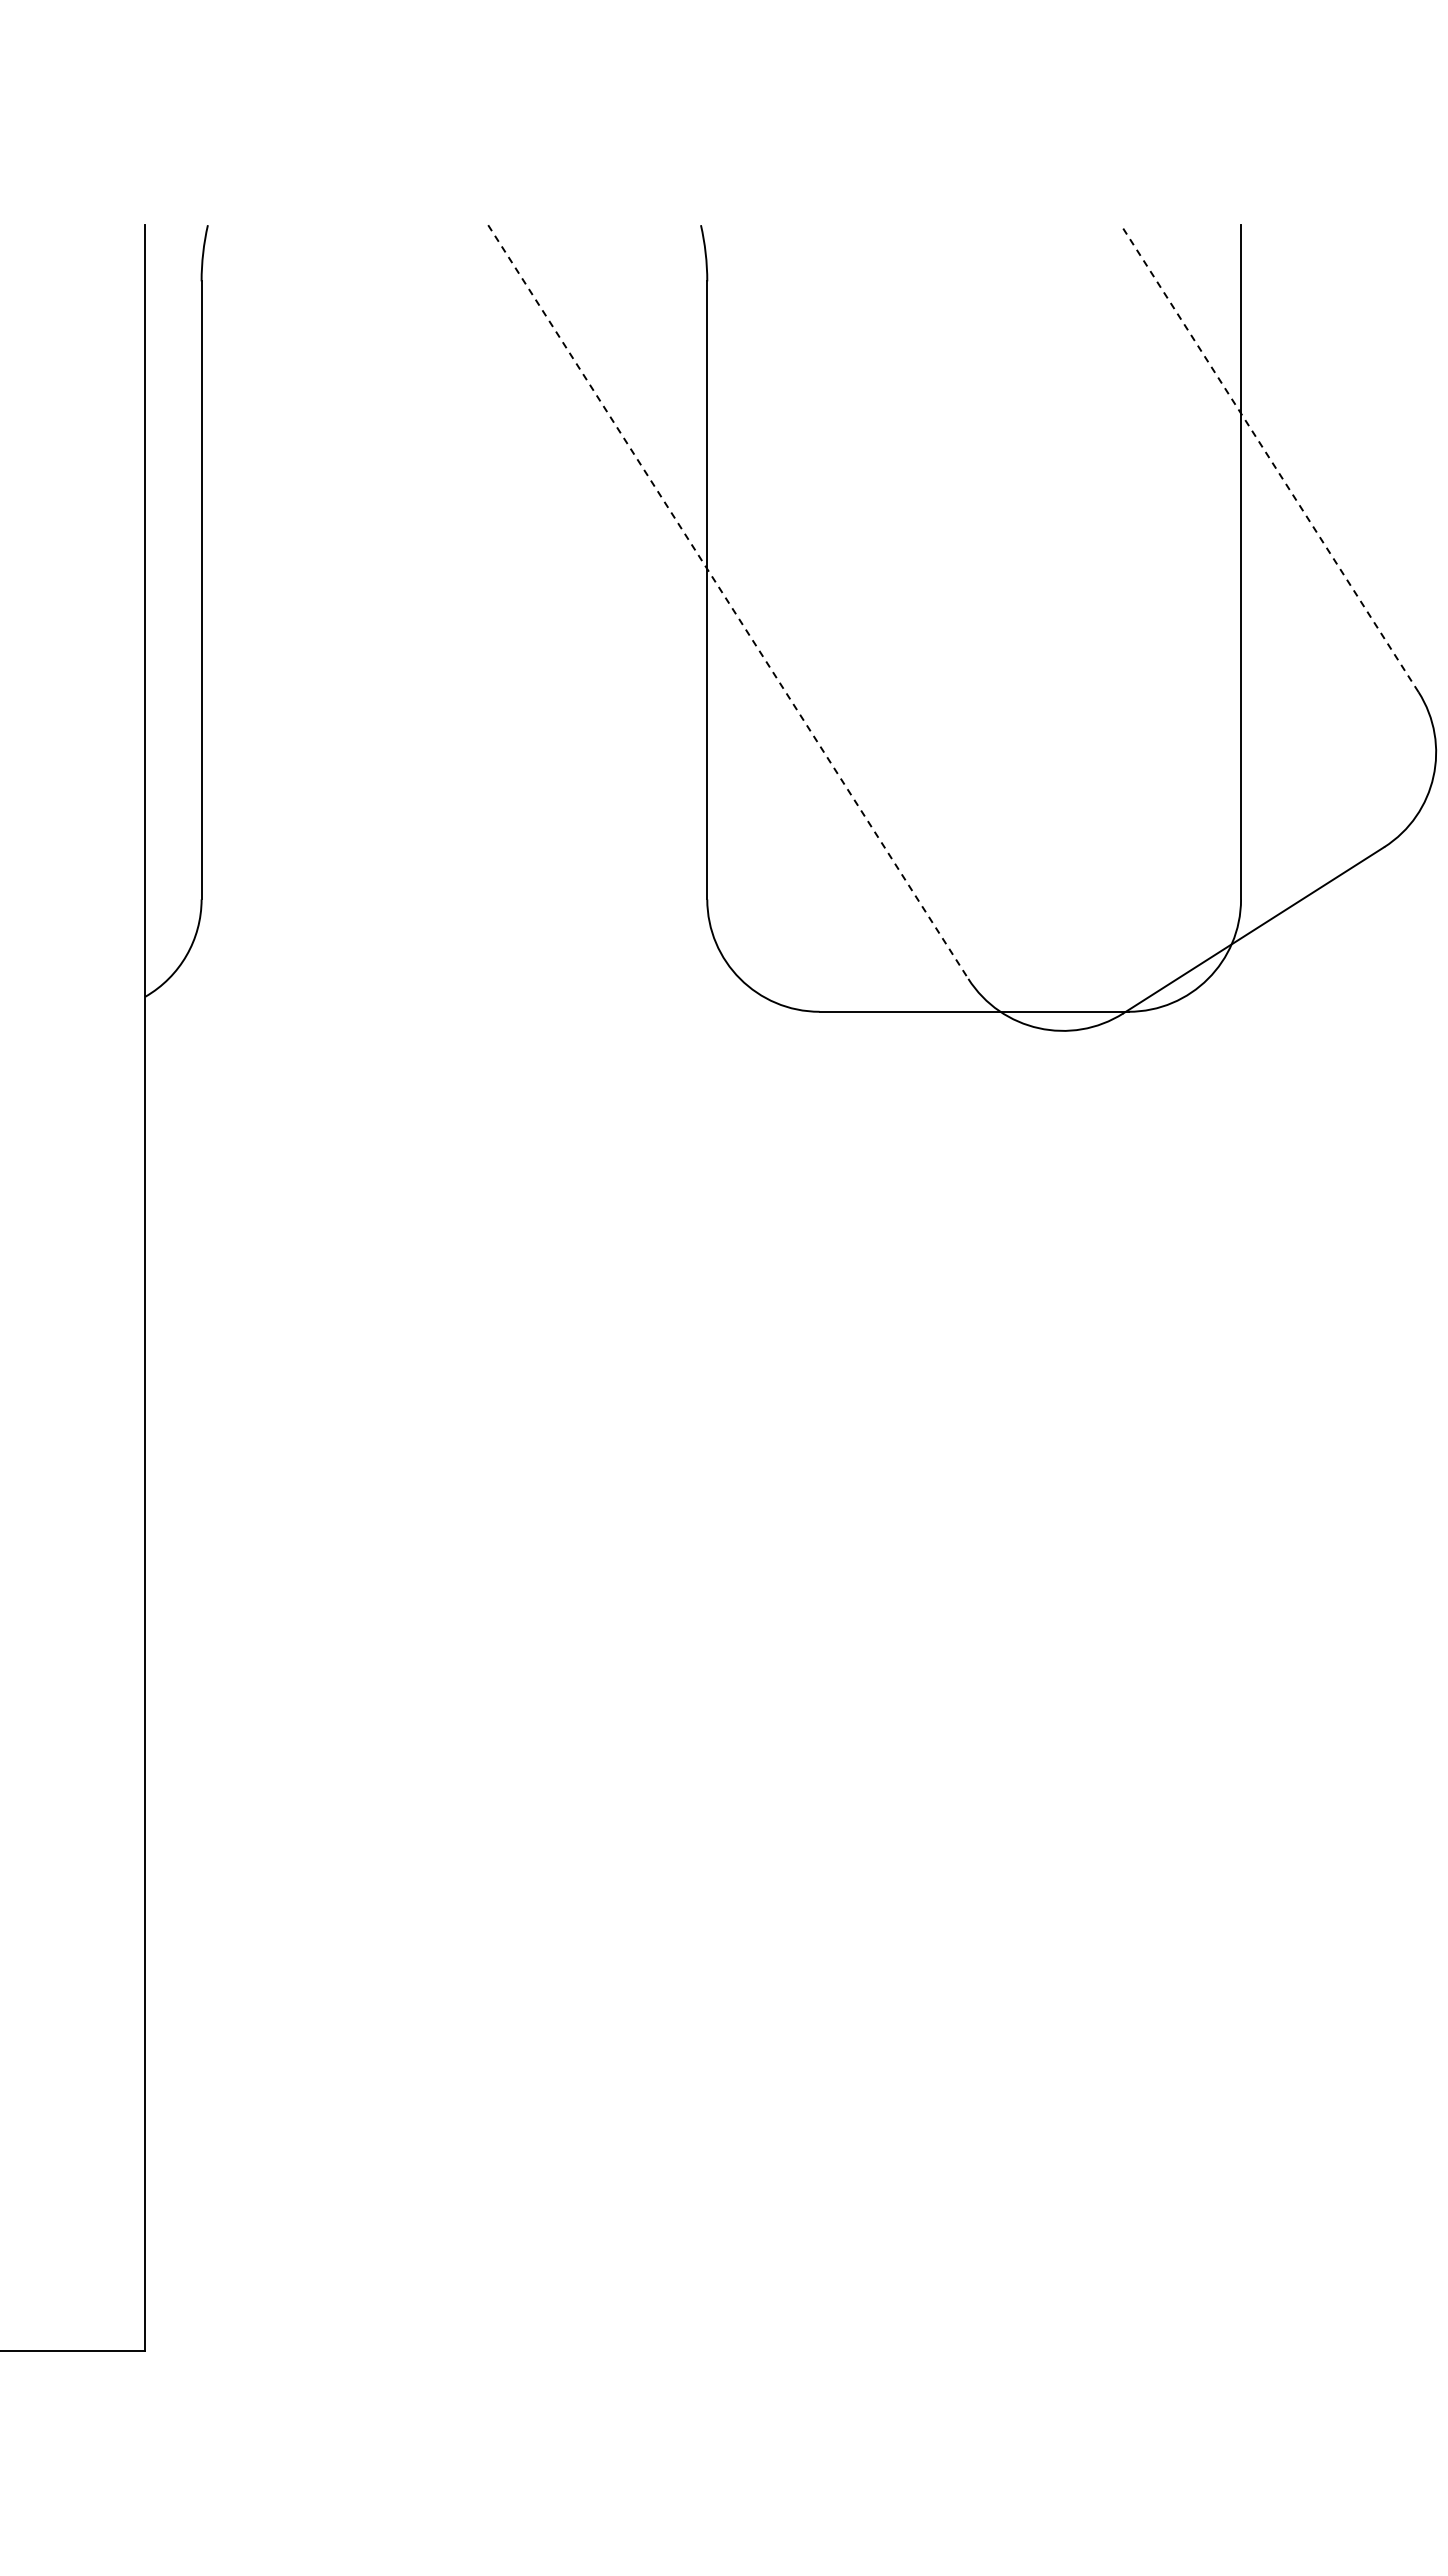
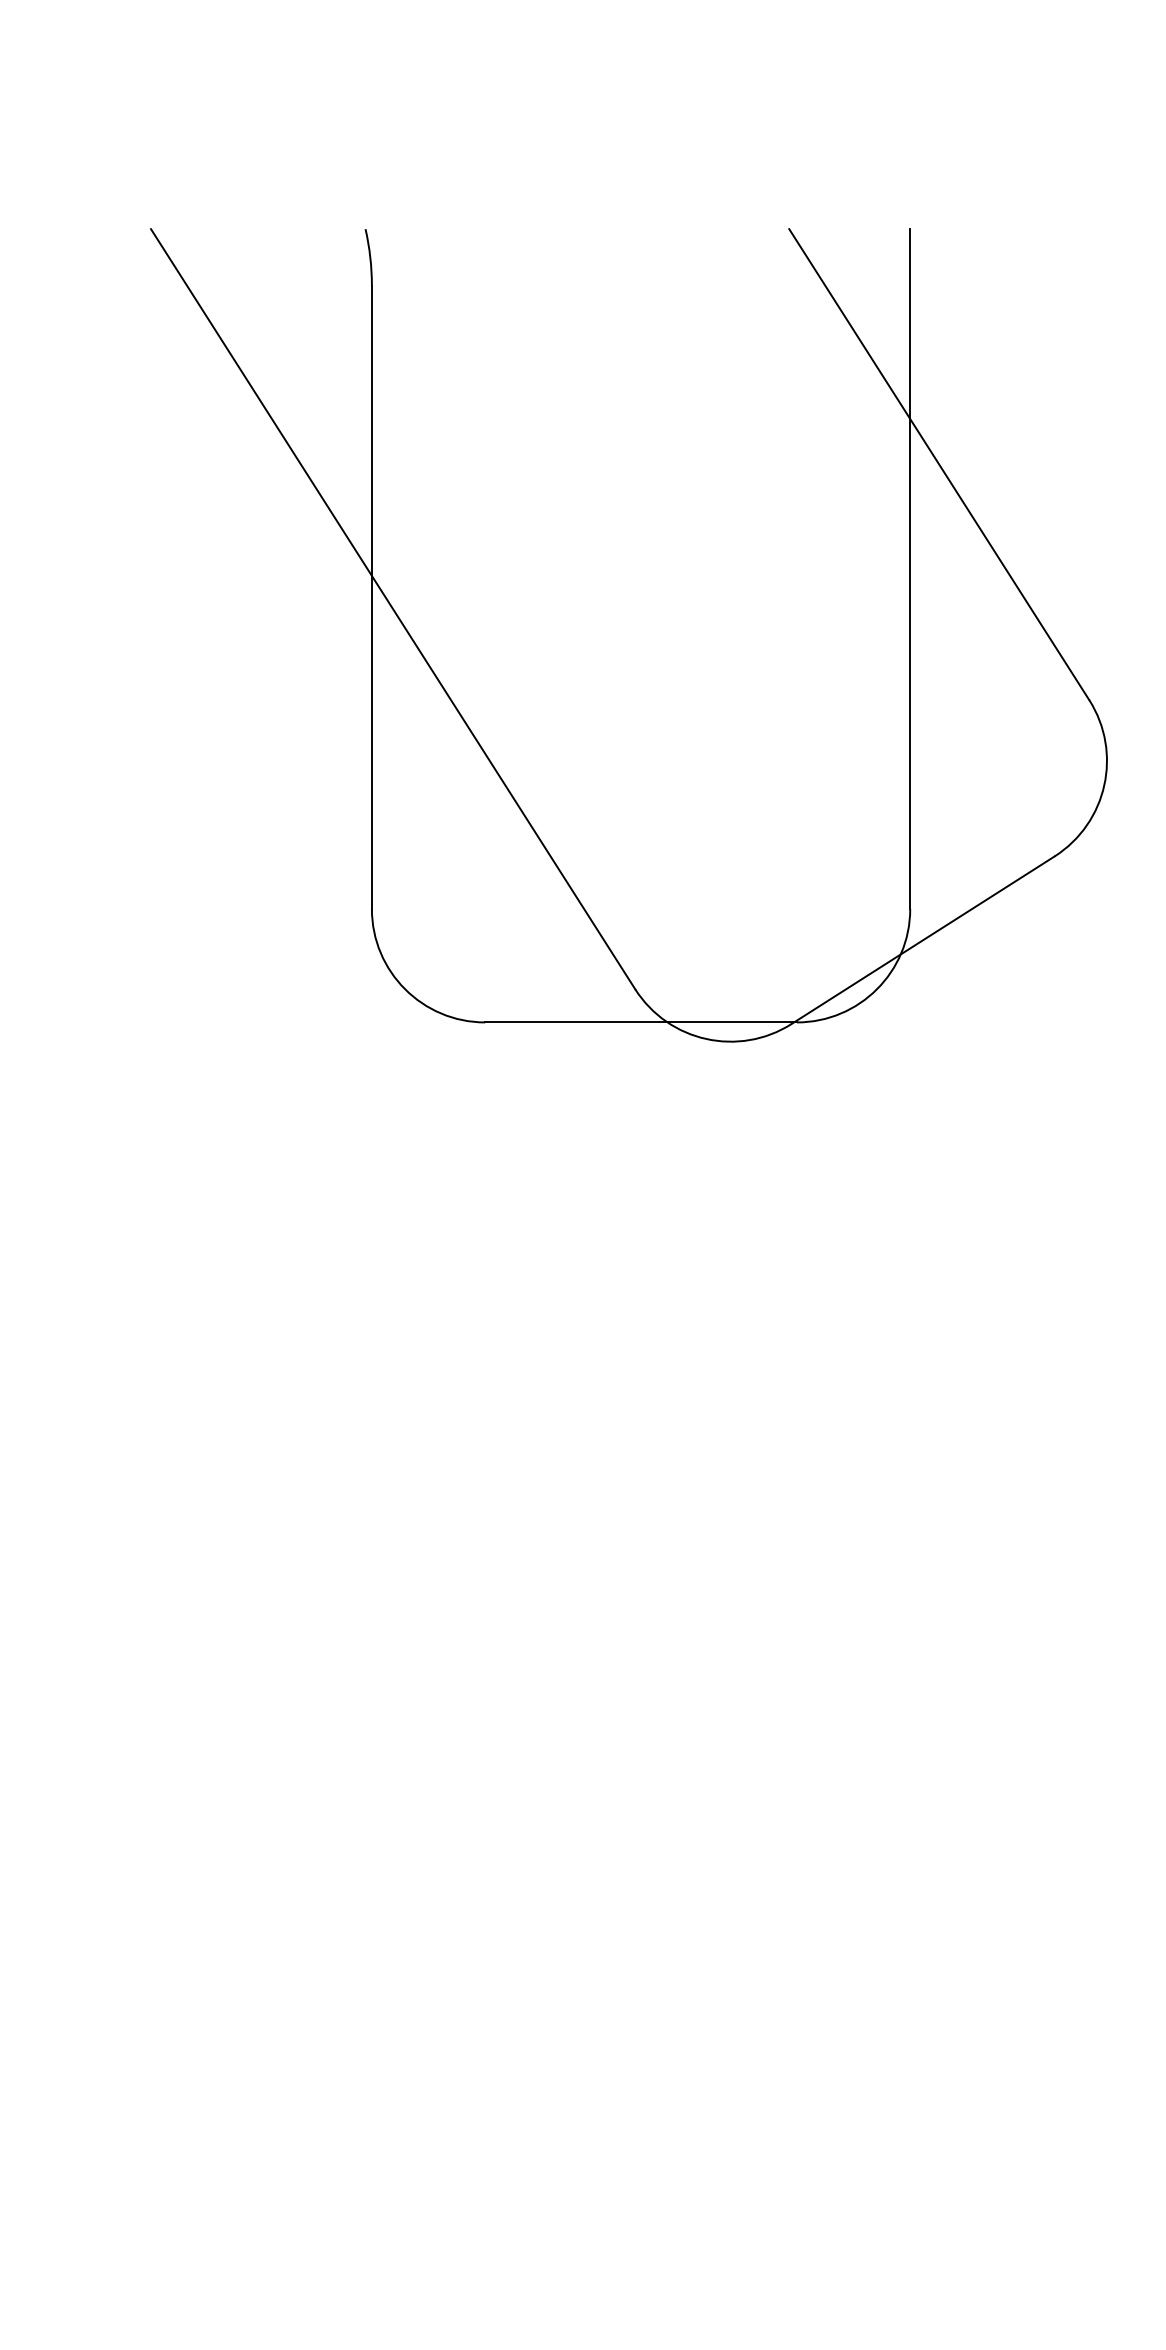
line: (1269, 458) -> (938, 464), dashed -> solid
line: (728, 602) -> (393, 609), dashed -> solid

